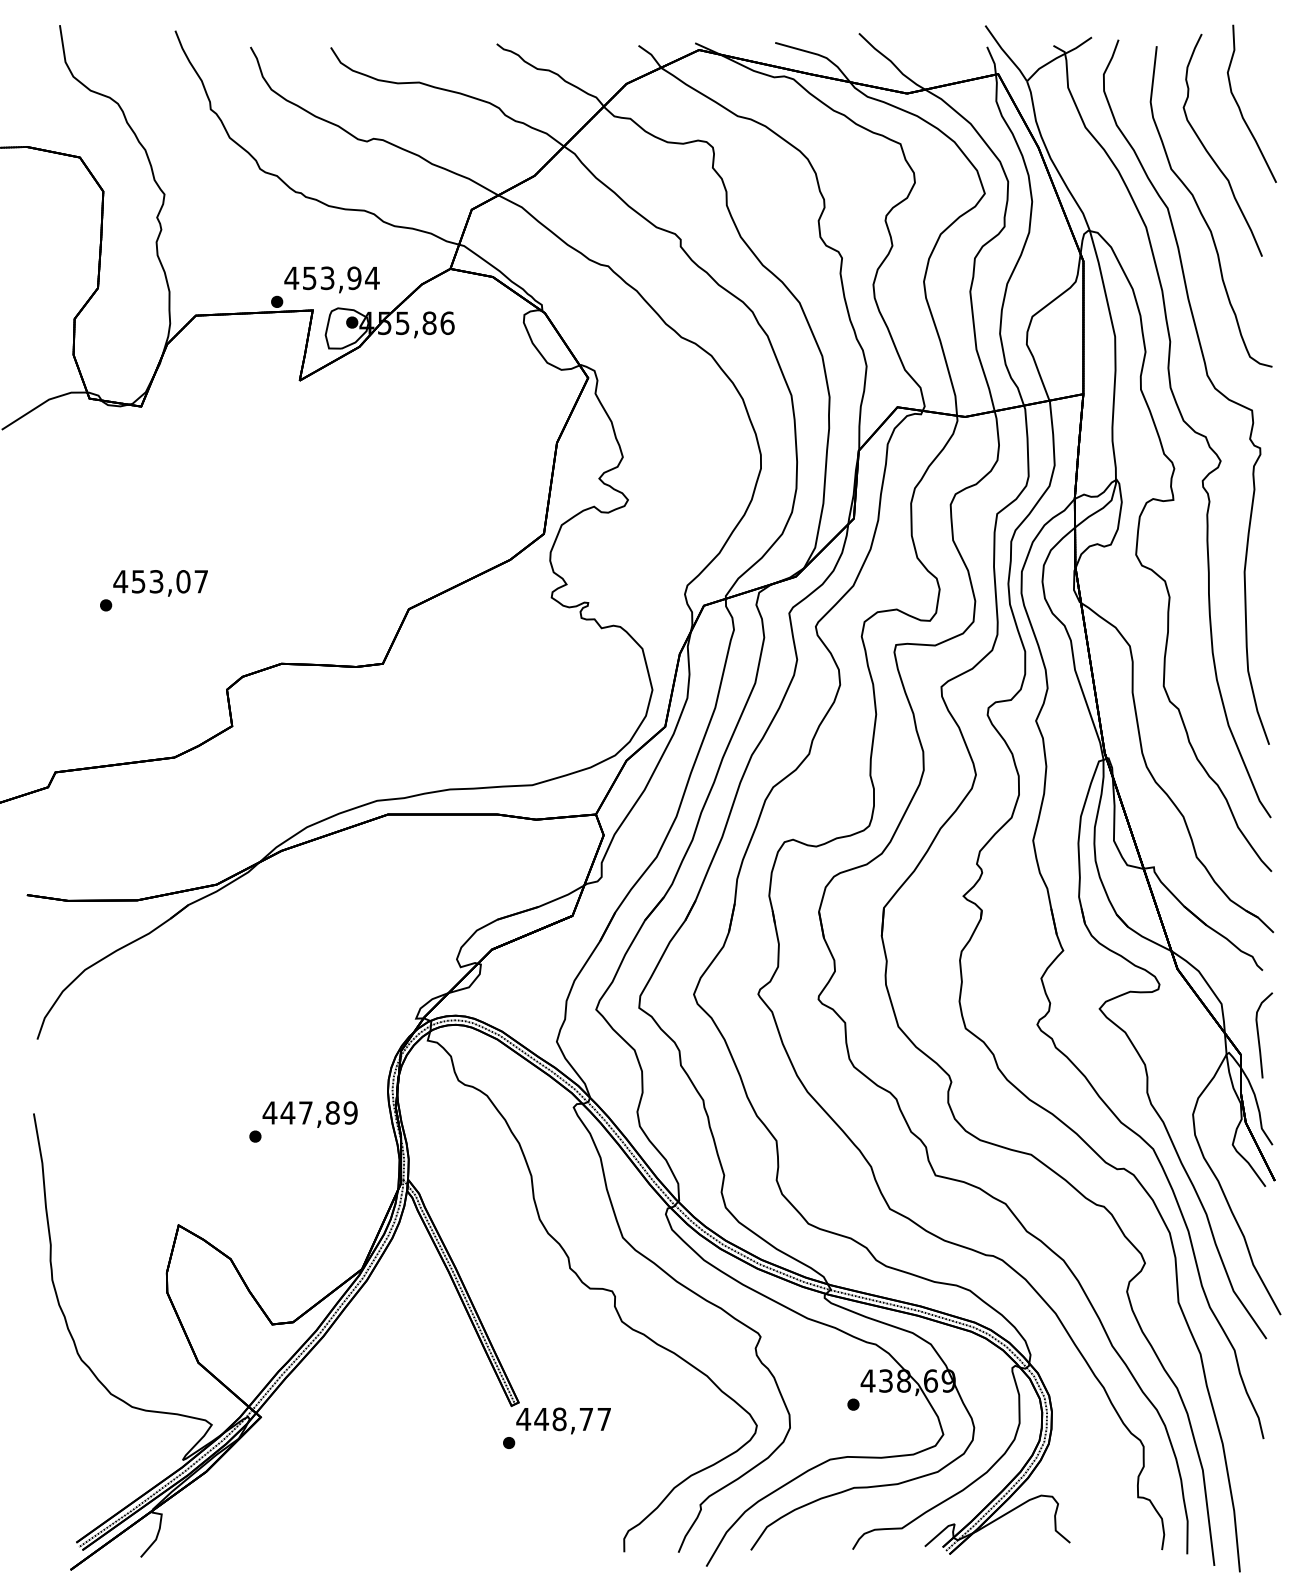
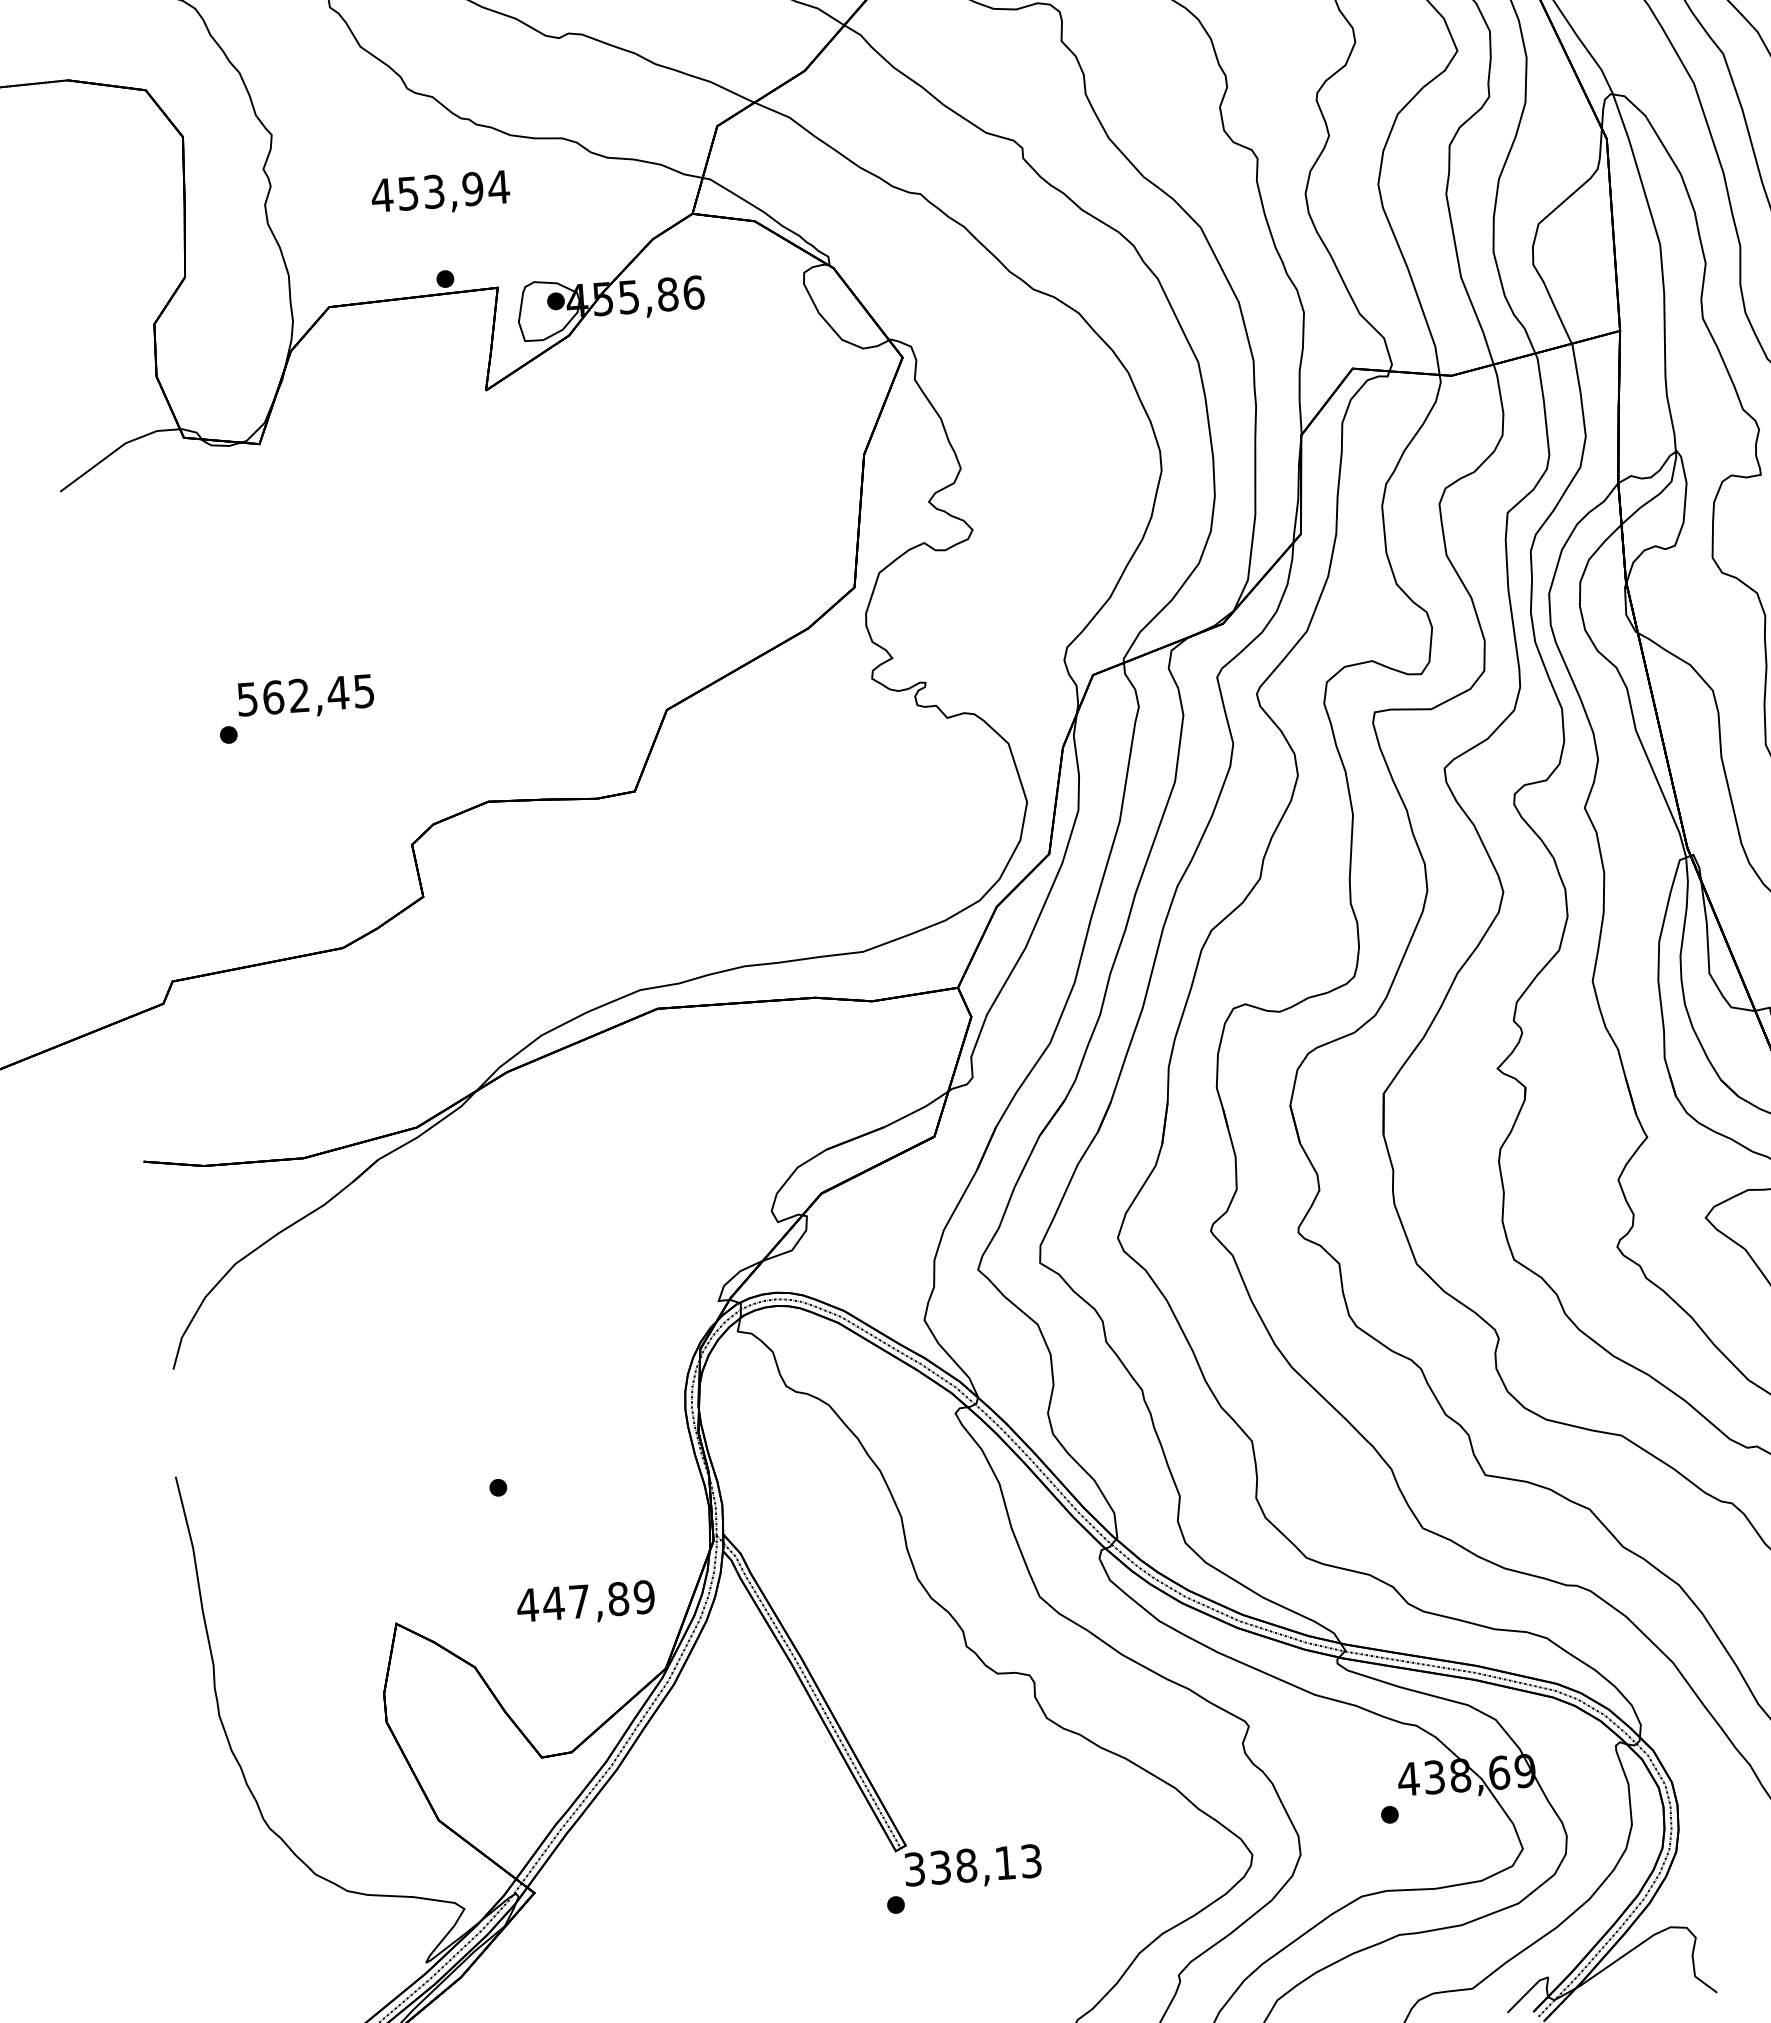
text: (331, 279) -> (439, 193), moved
text: (160, 581) -> (305, 694), 453,07 -> 562,45
text: (309, 1114) -> (584, 1603), moved
text: (563, 1419) -> (972, 1865), 448,77 -> 338,13

